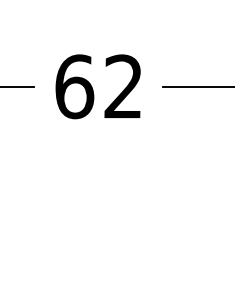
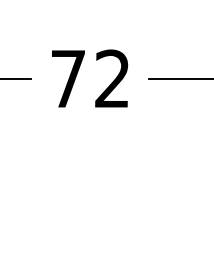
text: (74, 86) -> (67, 78), 62 -> 72

